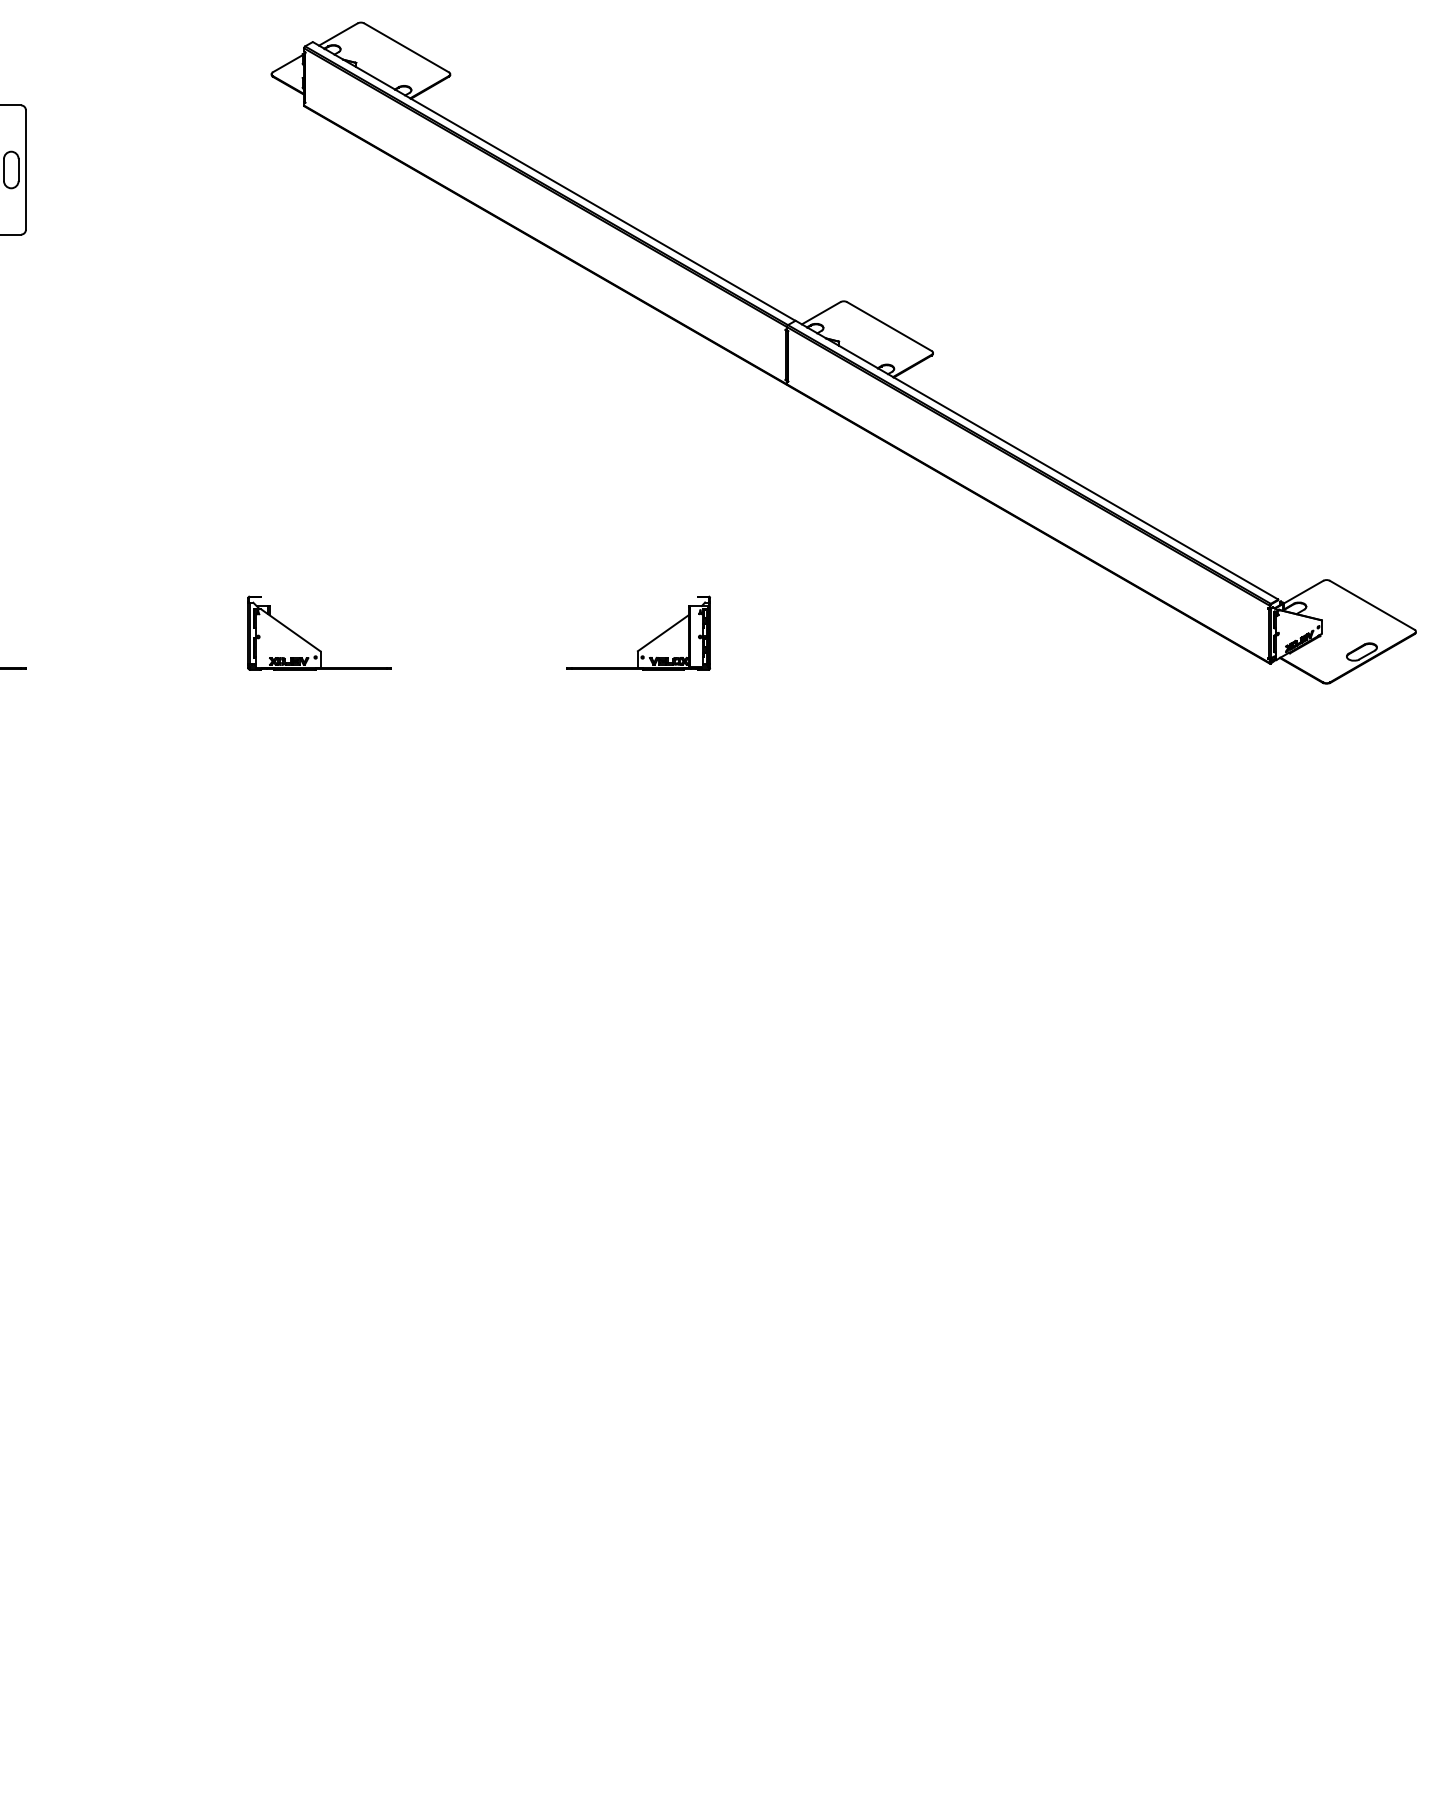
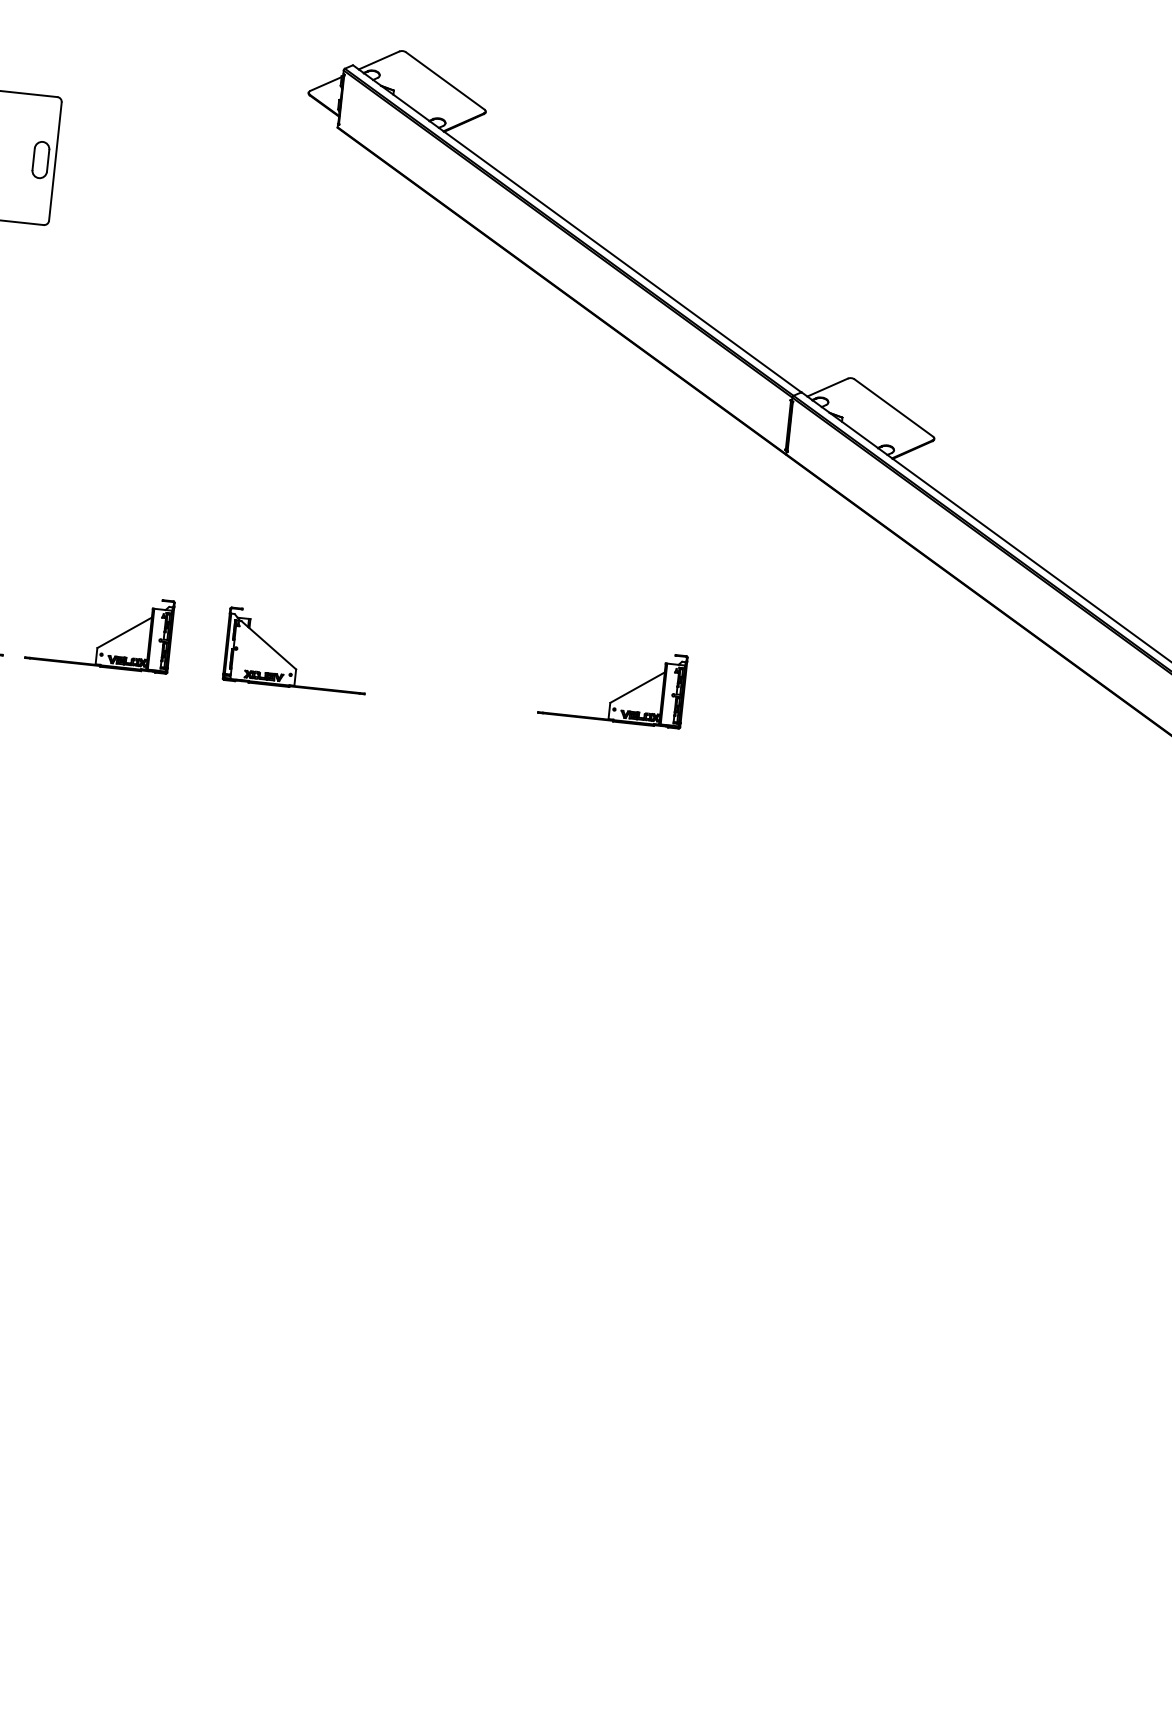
part: (127, 644) -> (105, 642), added

